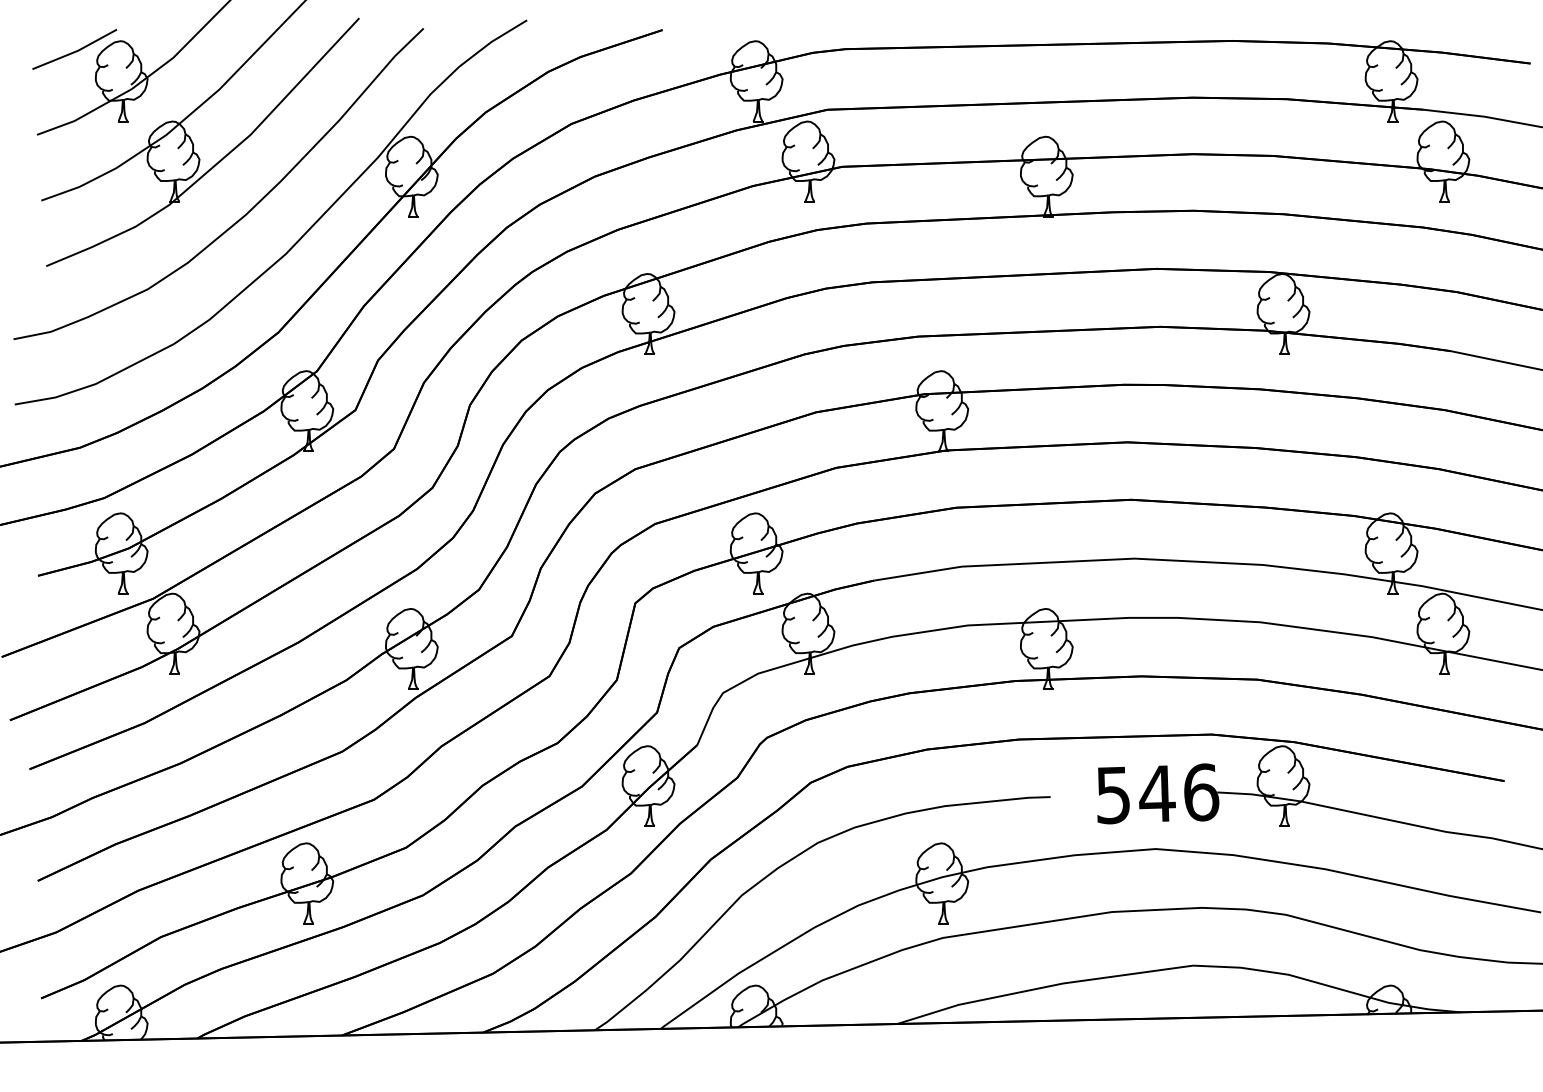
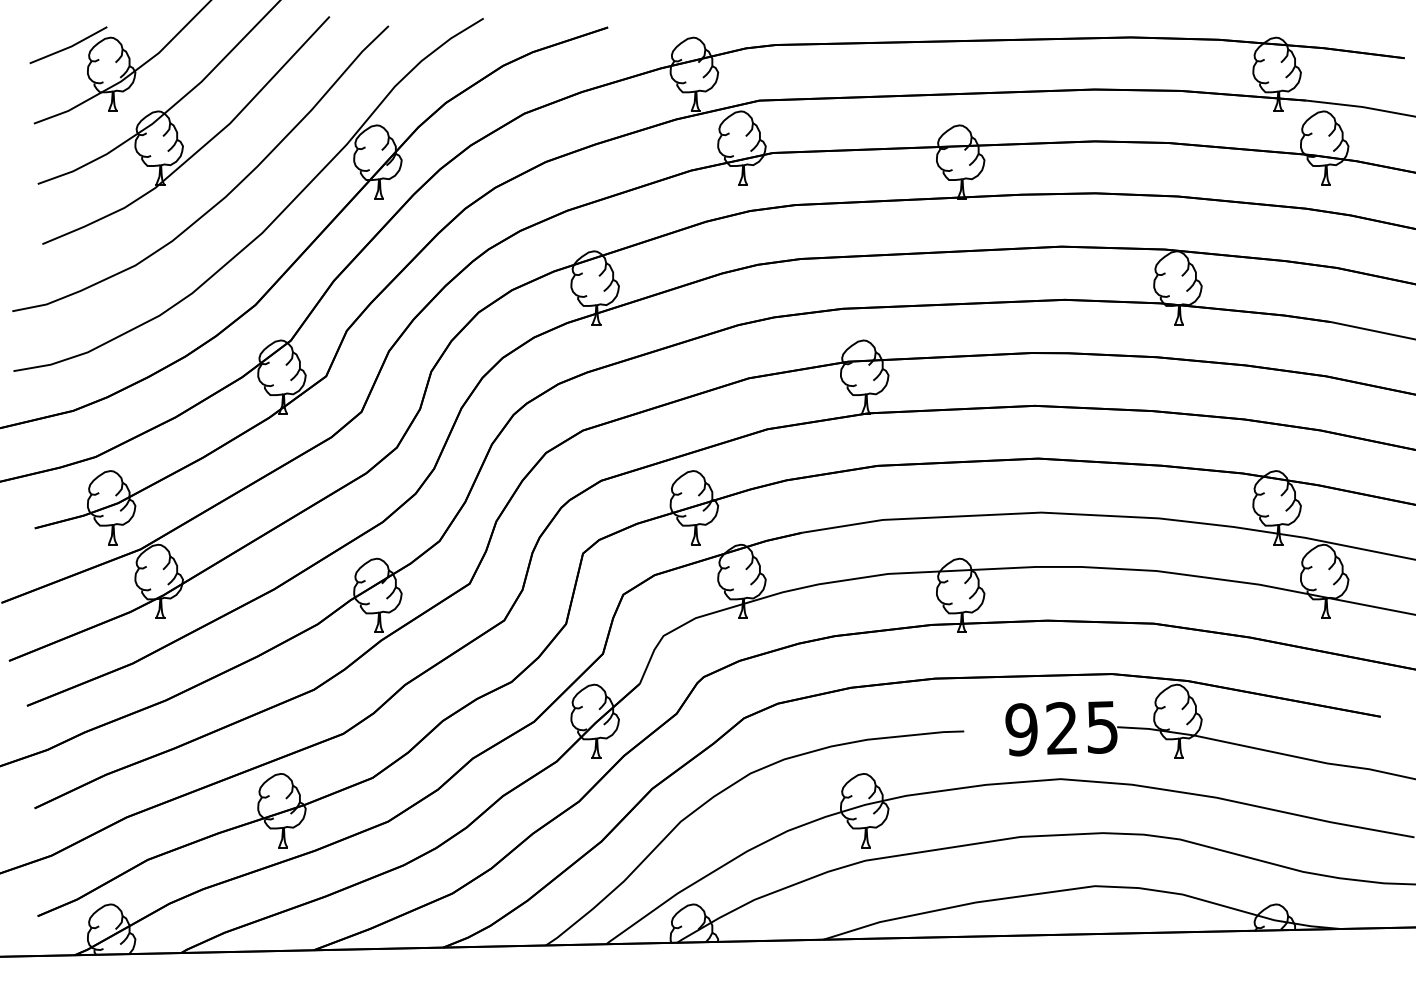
text: (1157, 793) -> (1062, 728), 546 -> 925

